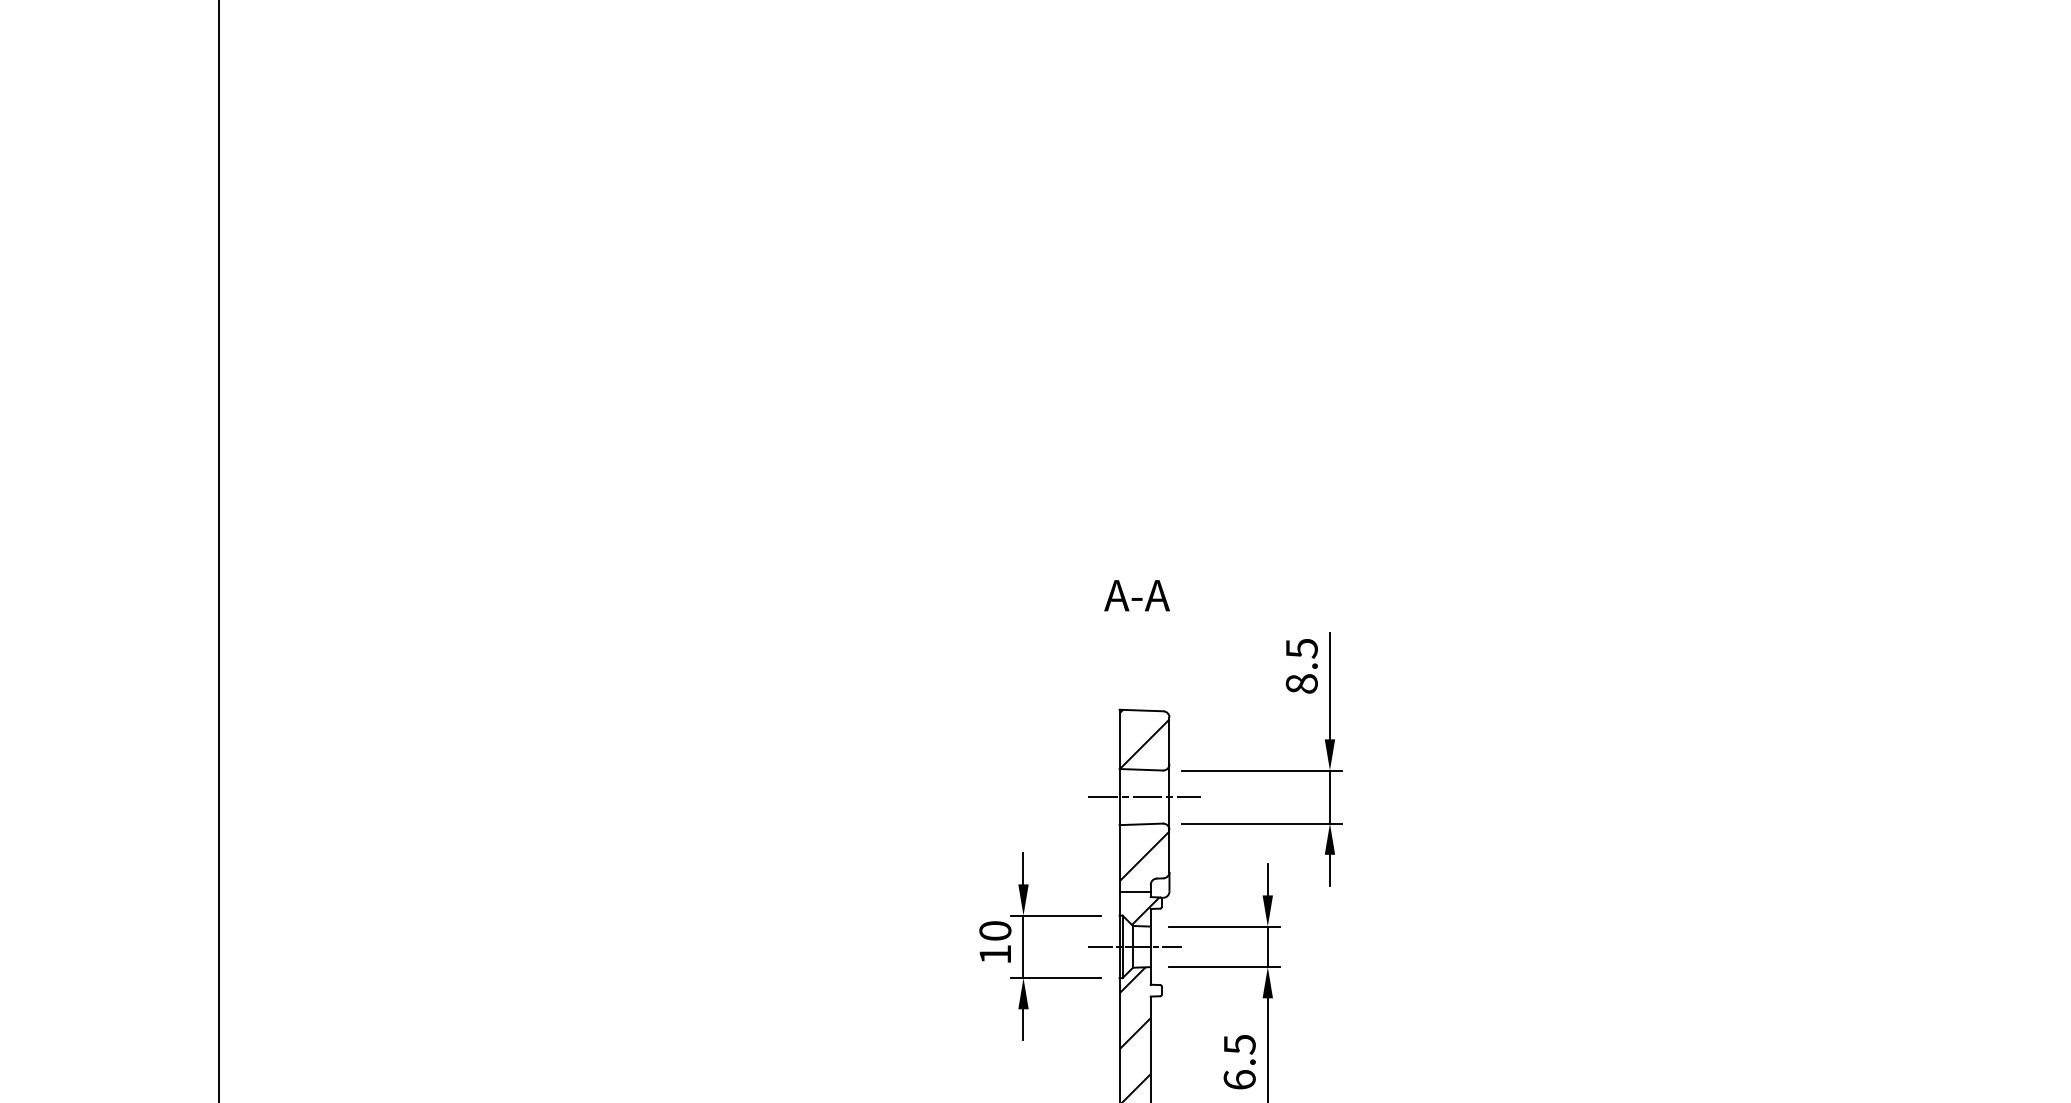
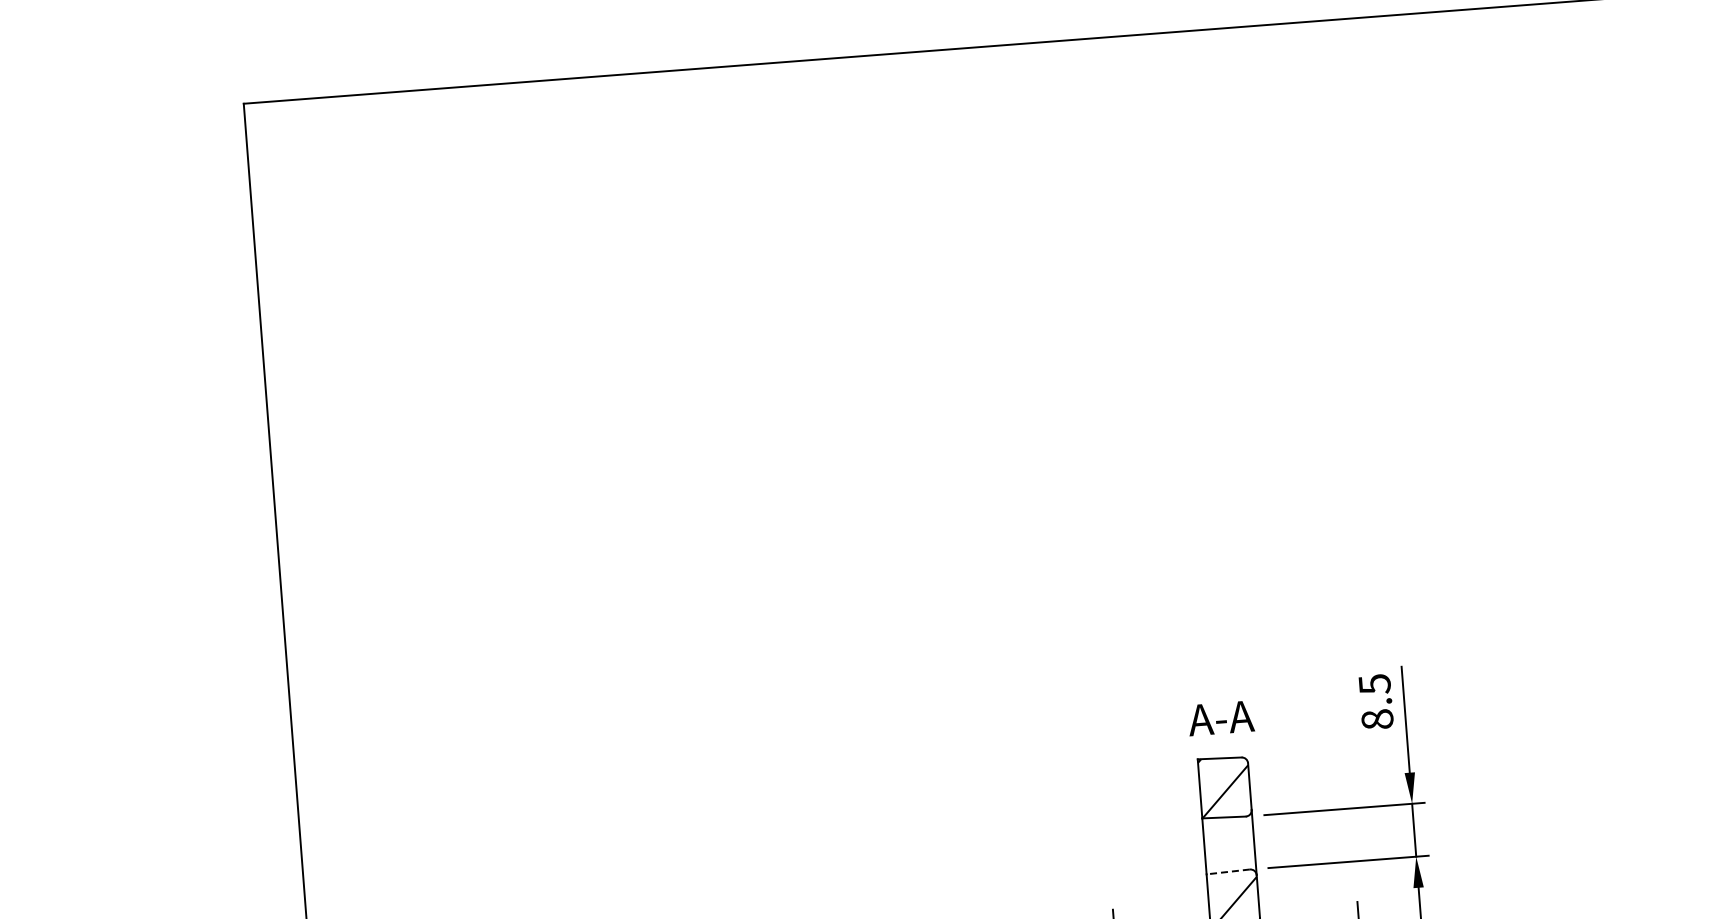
text: (1136, 595) -> (1220, 718), moved
line: (1144, 797) -> (1229, 844), removed
line: (1141, 824) -> (1228, 872), solid -> dashed

